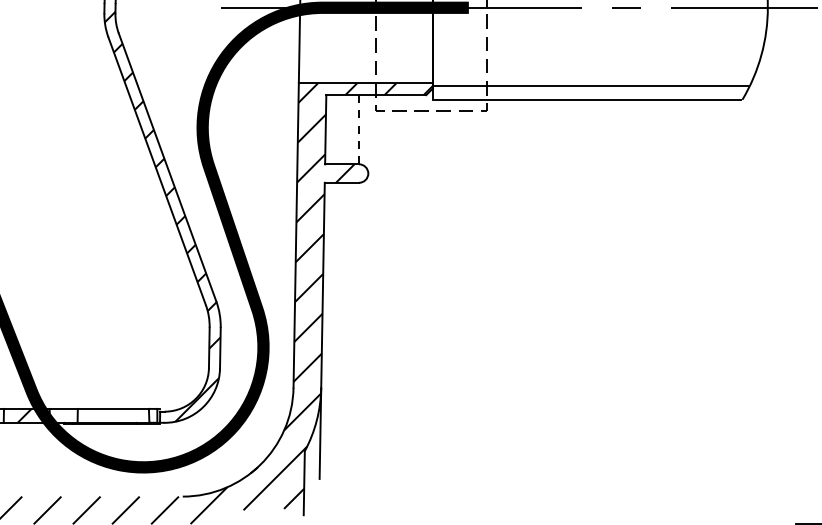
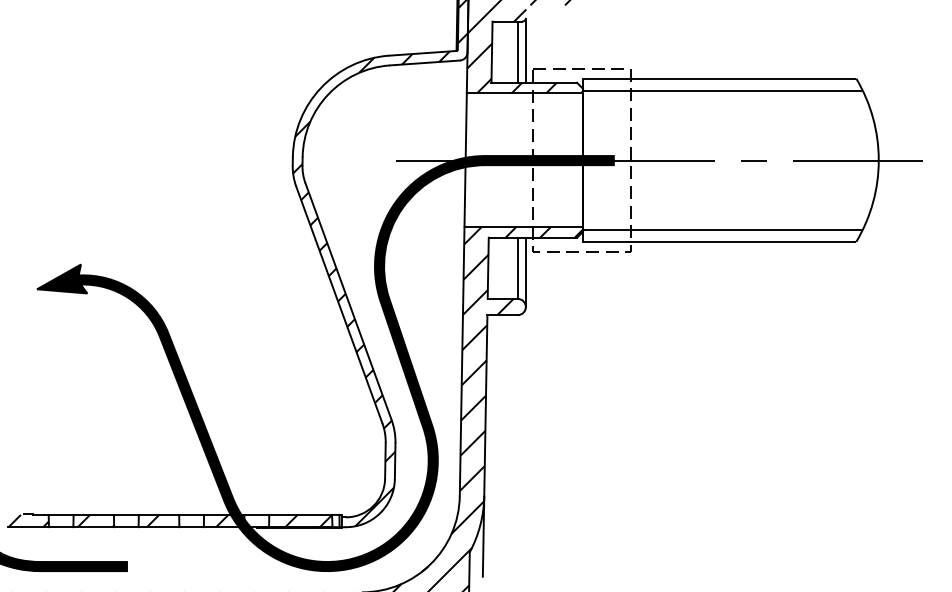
line: (358, 129) -> (517, 268), dashed -> solid
line: (367, 134) -> (525, 272), added
hatch: (122, 415) -> (308, 520), added

